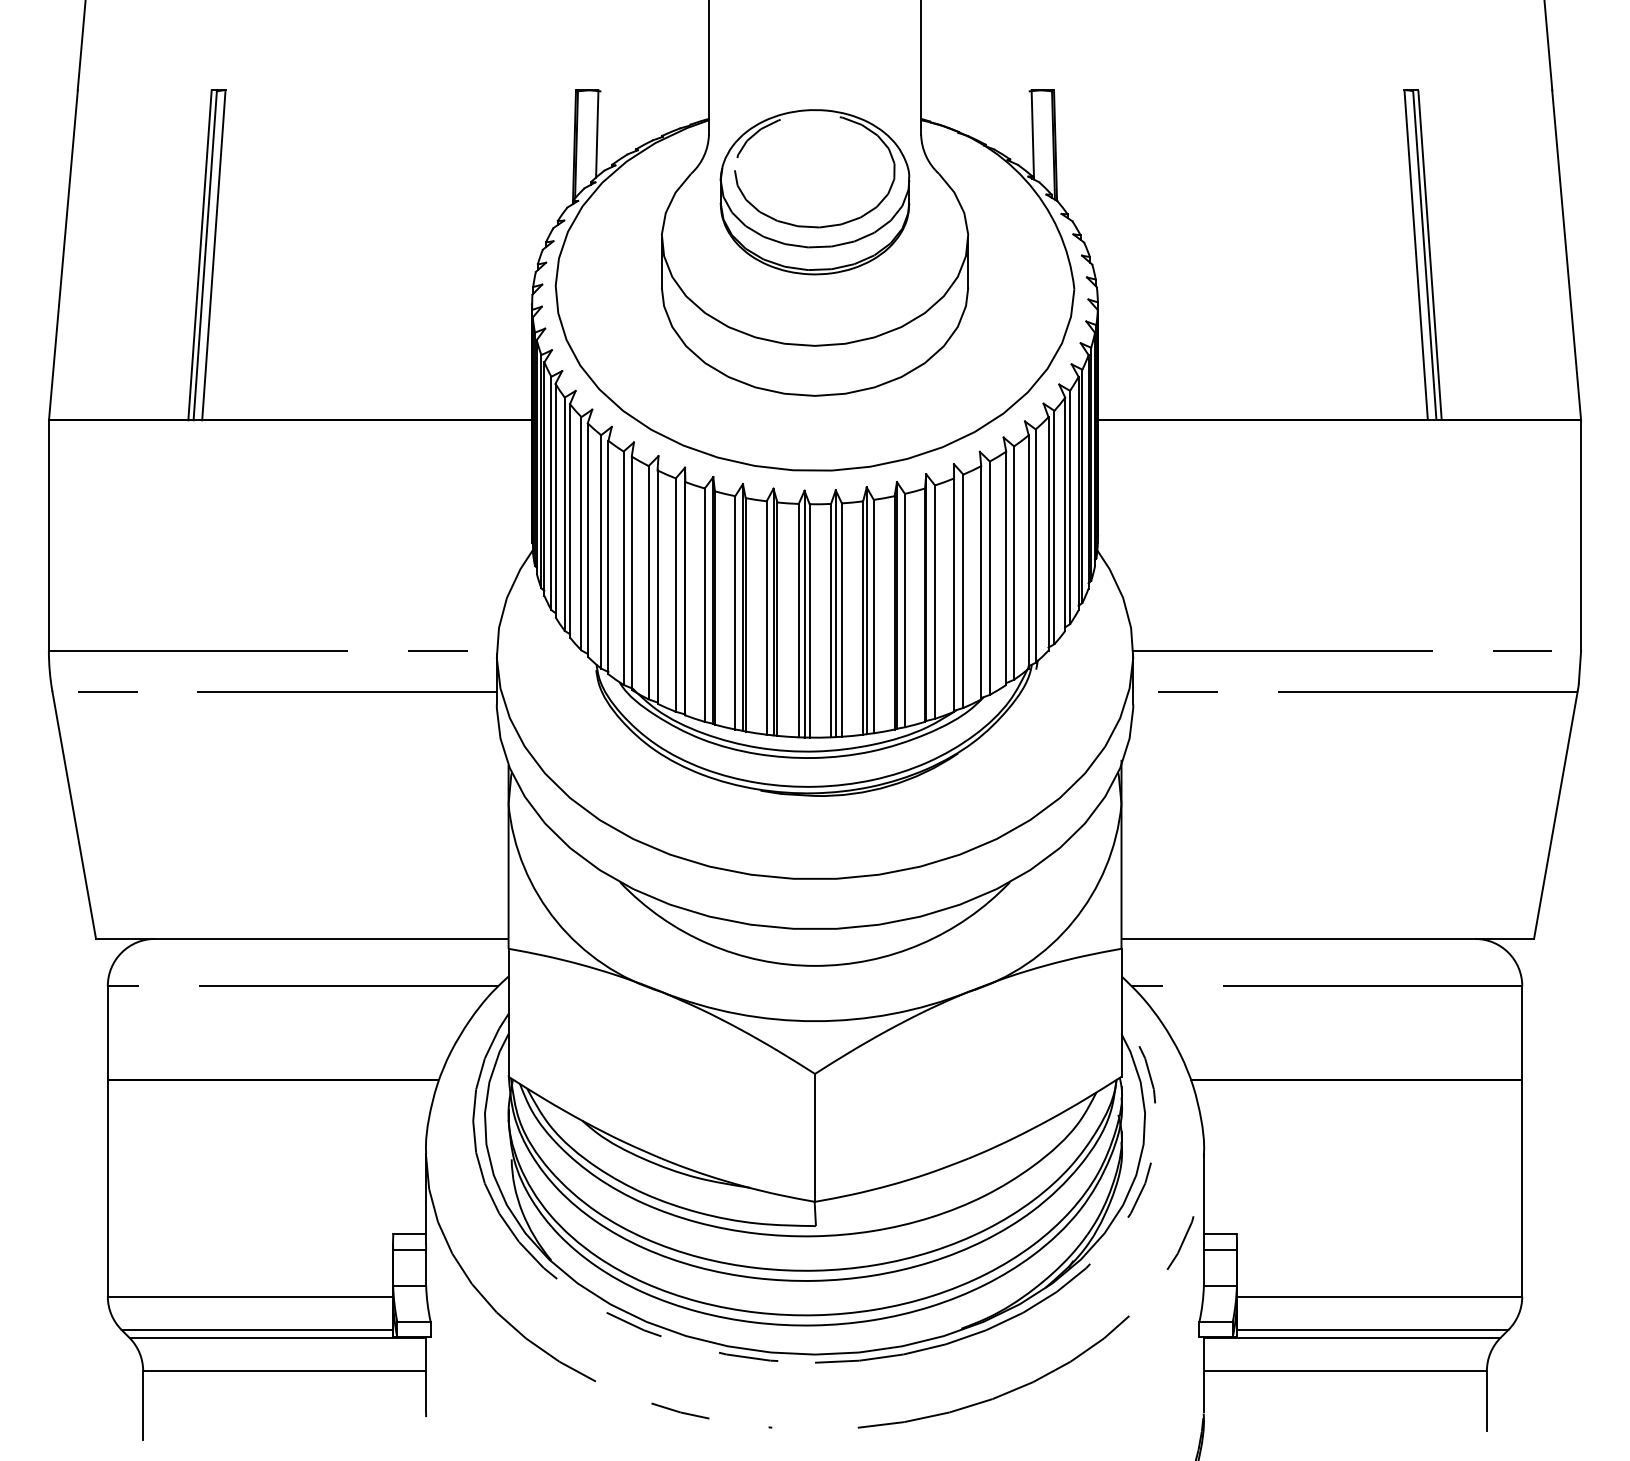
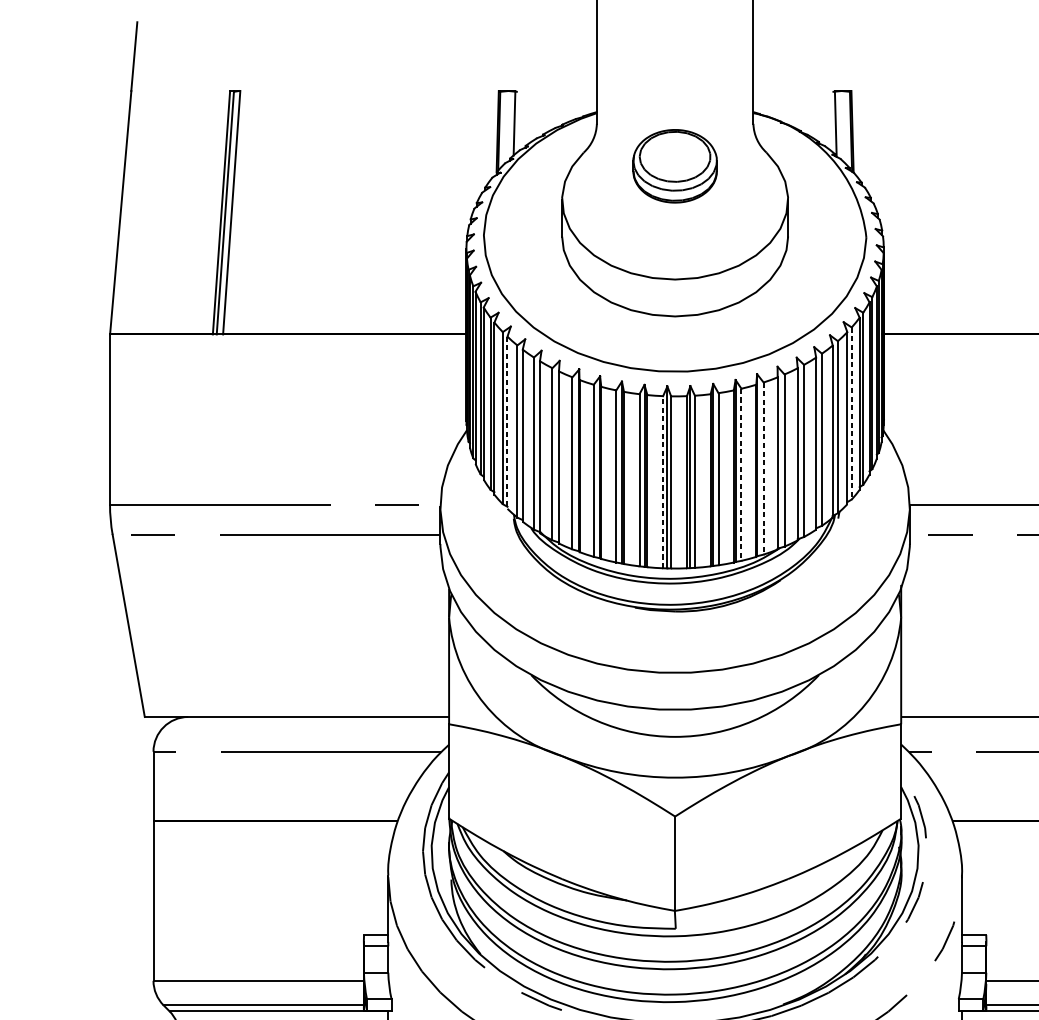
part: (814, 192) -> (674, 166), size x0.6
line: (1054, 527) -> (851, 413), solid -> dashed
line: (587, 540) -> (507, 423), solid -> dashed
line: (934, 602) -> (763, 468), solid -> dashed
line: (904, 610) -> (741, 474), solid -> dashed
line: (798, 620) -> (662, 482), solid -> dashed

